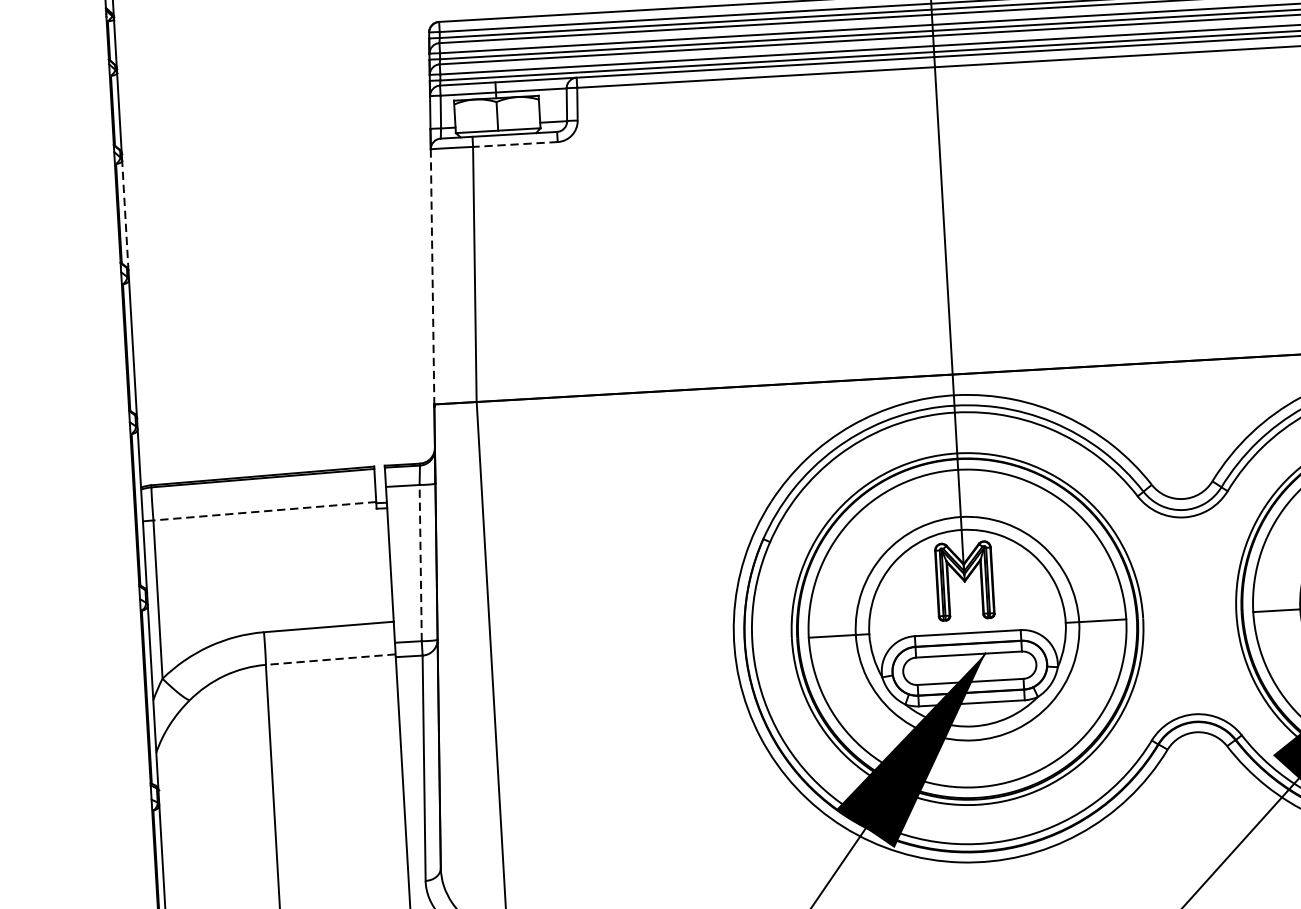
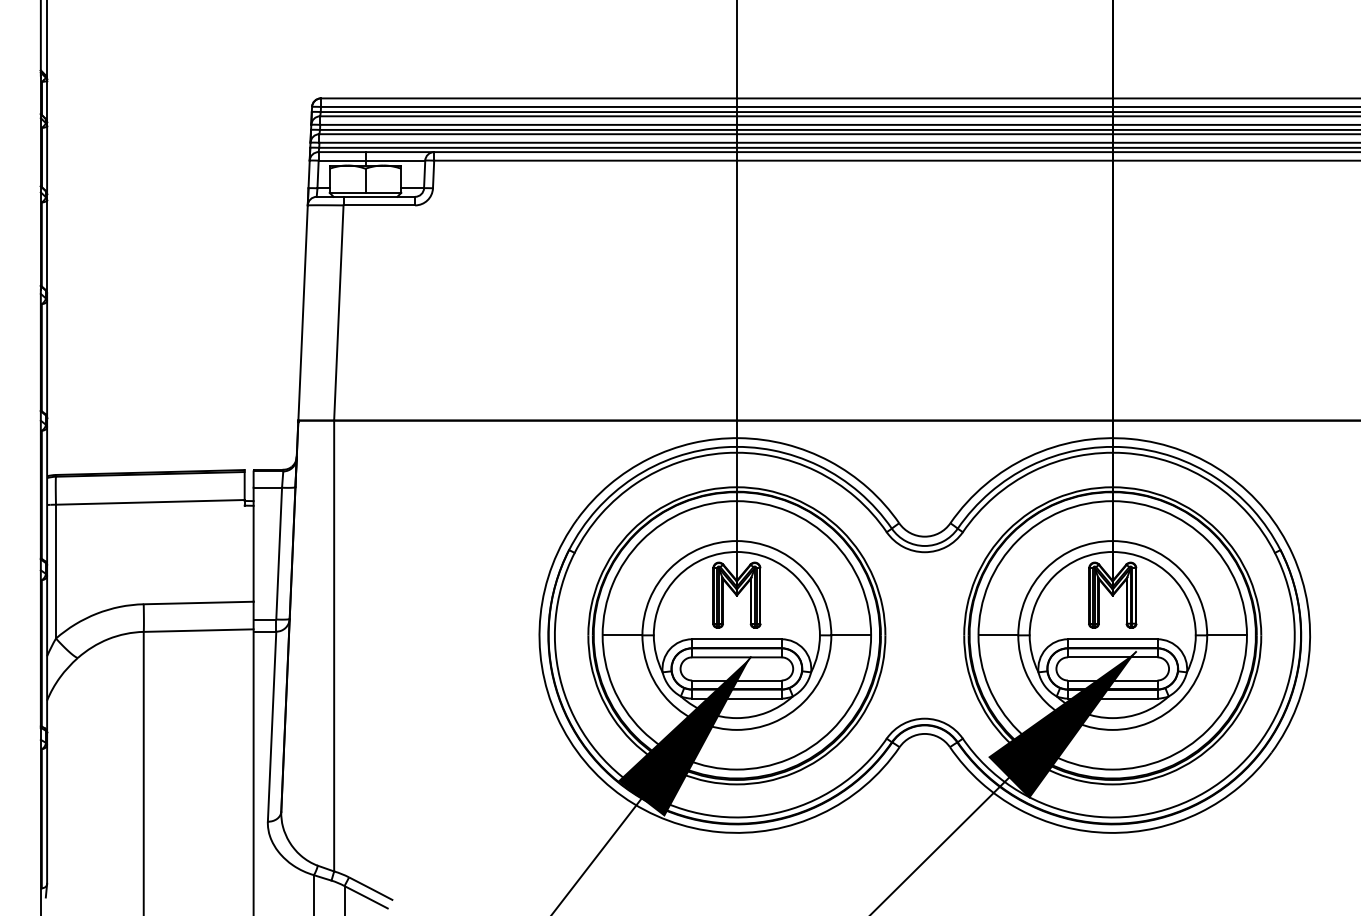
line: (515, 144) -> (379, 205), dashed -> solid
line: (125, 215) -> (47, 246), dashed -> solid
line: (433, 277) -> (303, 313), dashed -> solid
line: (263, 511) -> (149, 502), dashed -> solid
line: (421, 562) -> (279, 553), dashed -> solid
line: (330, 659) -> (198, 630), dashed -> solid

